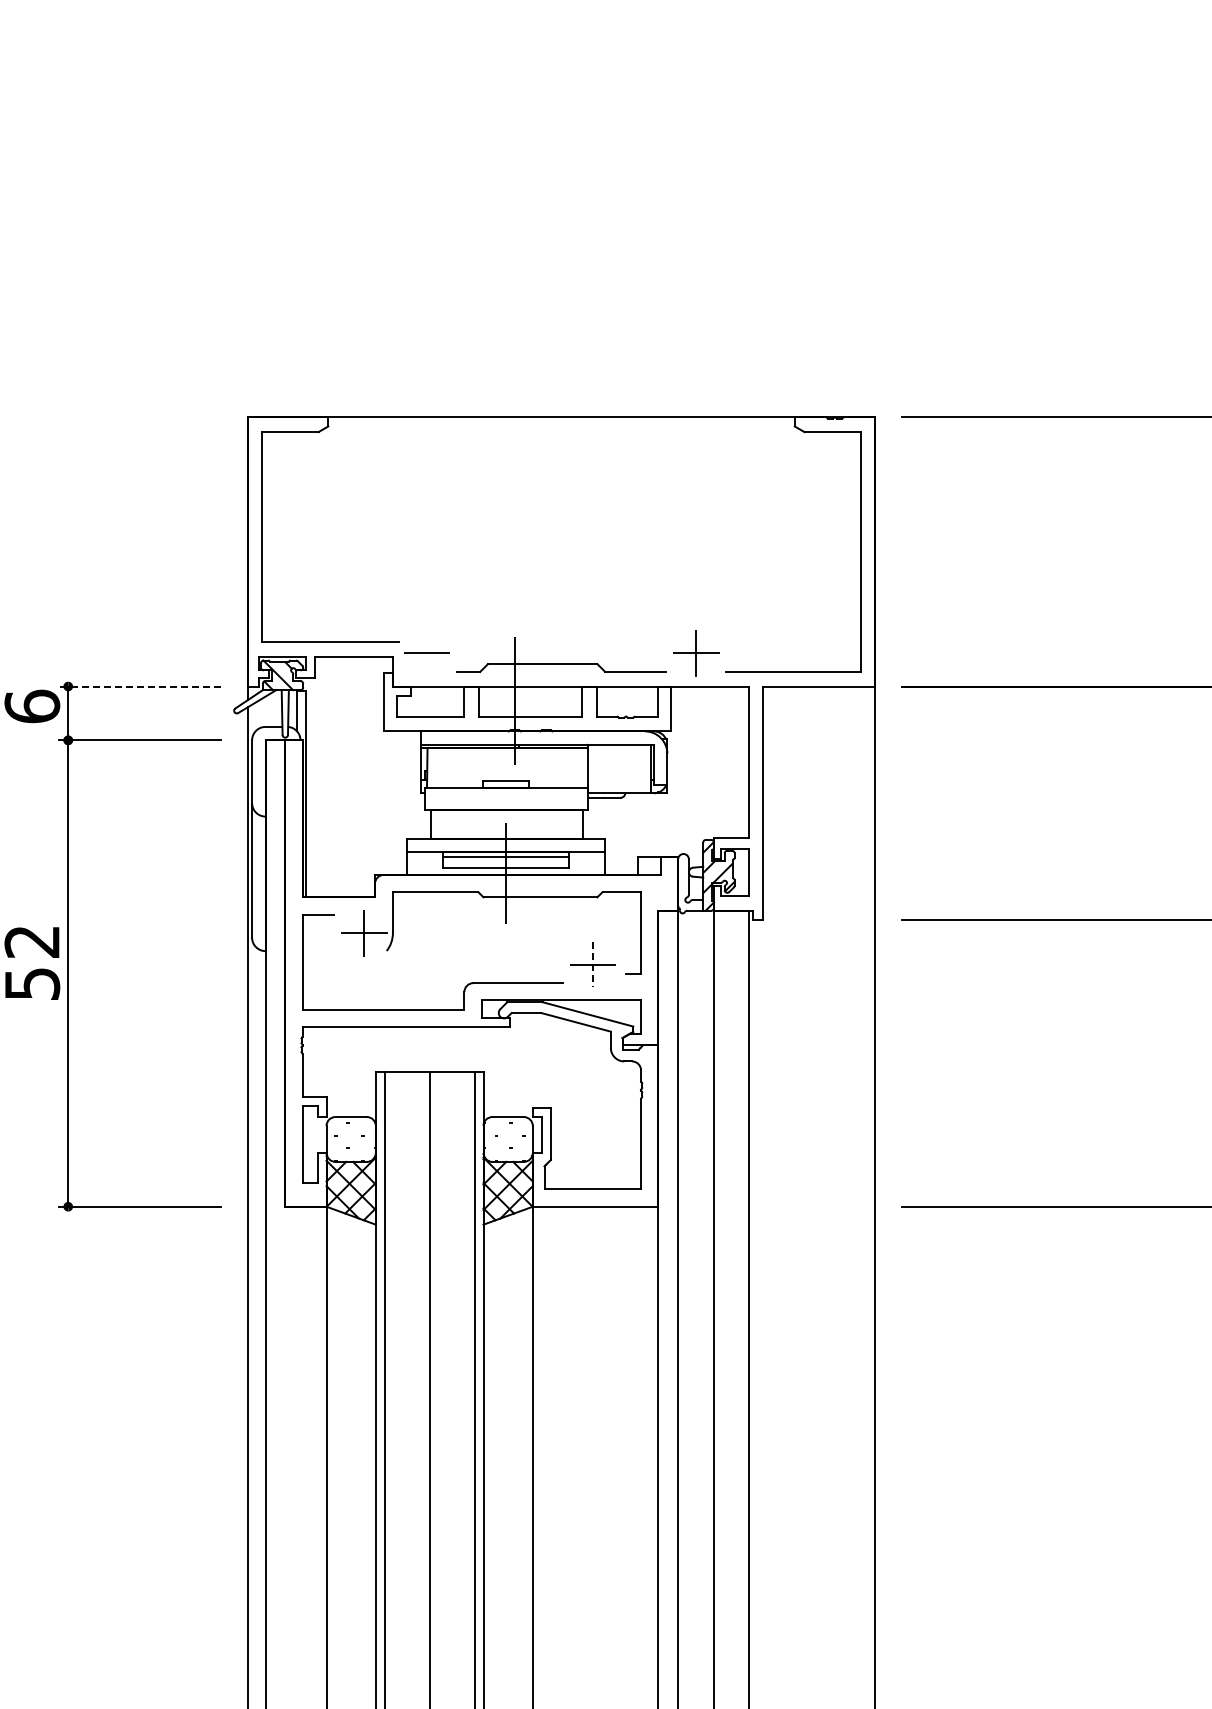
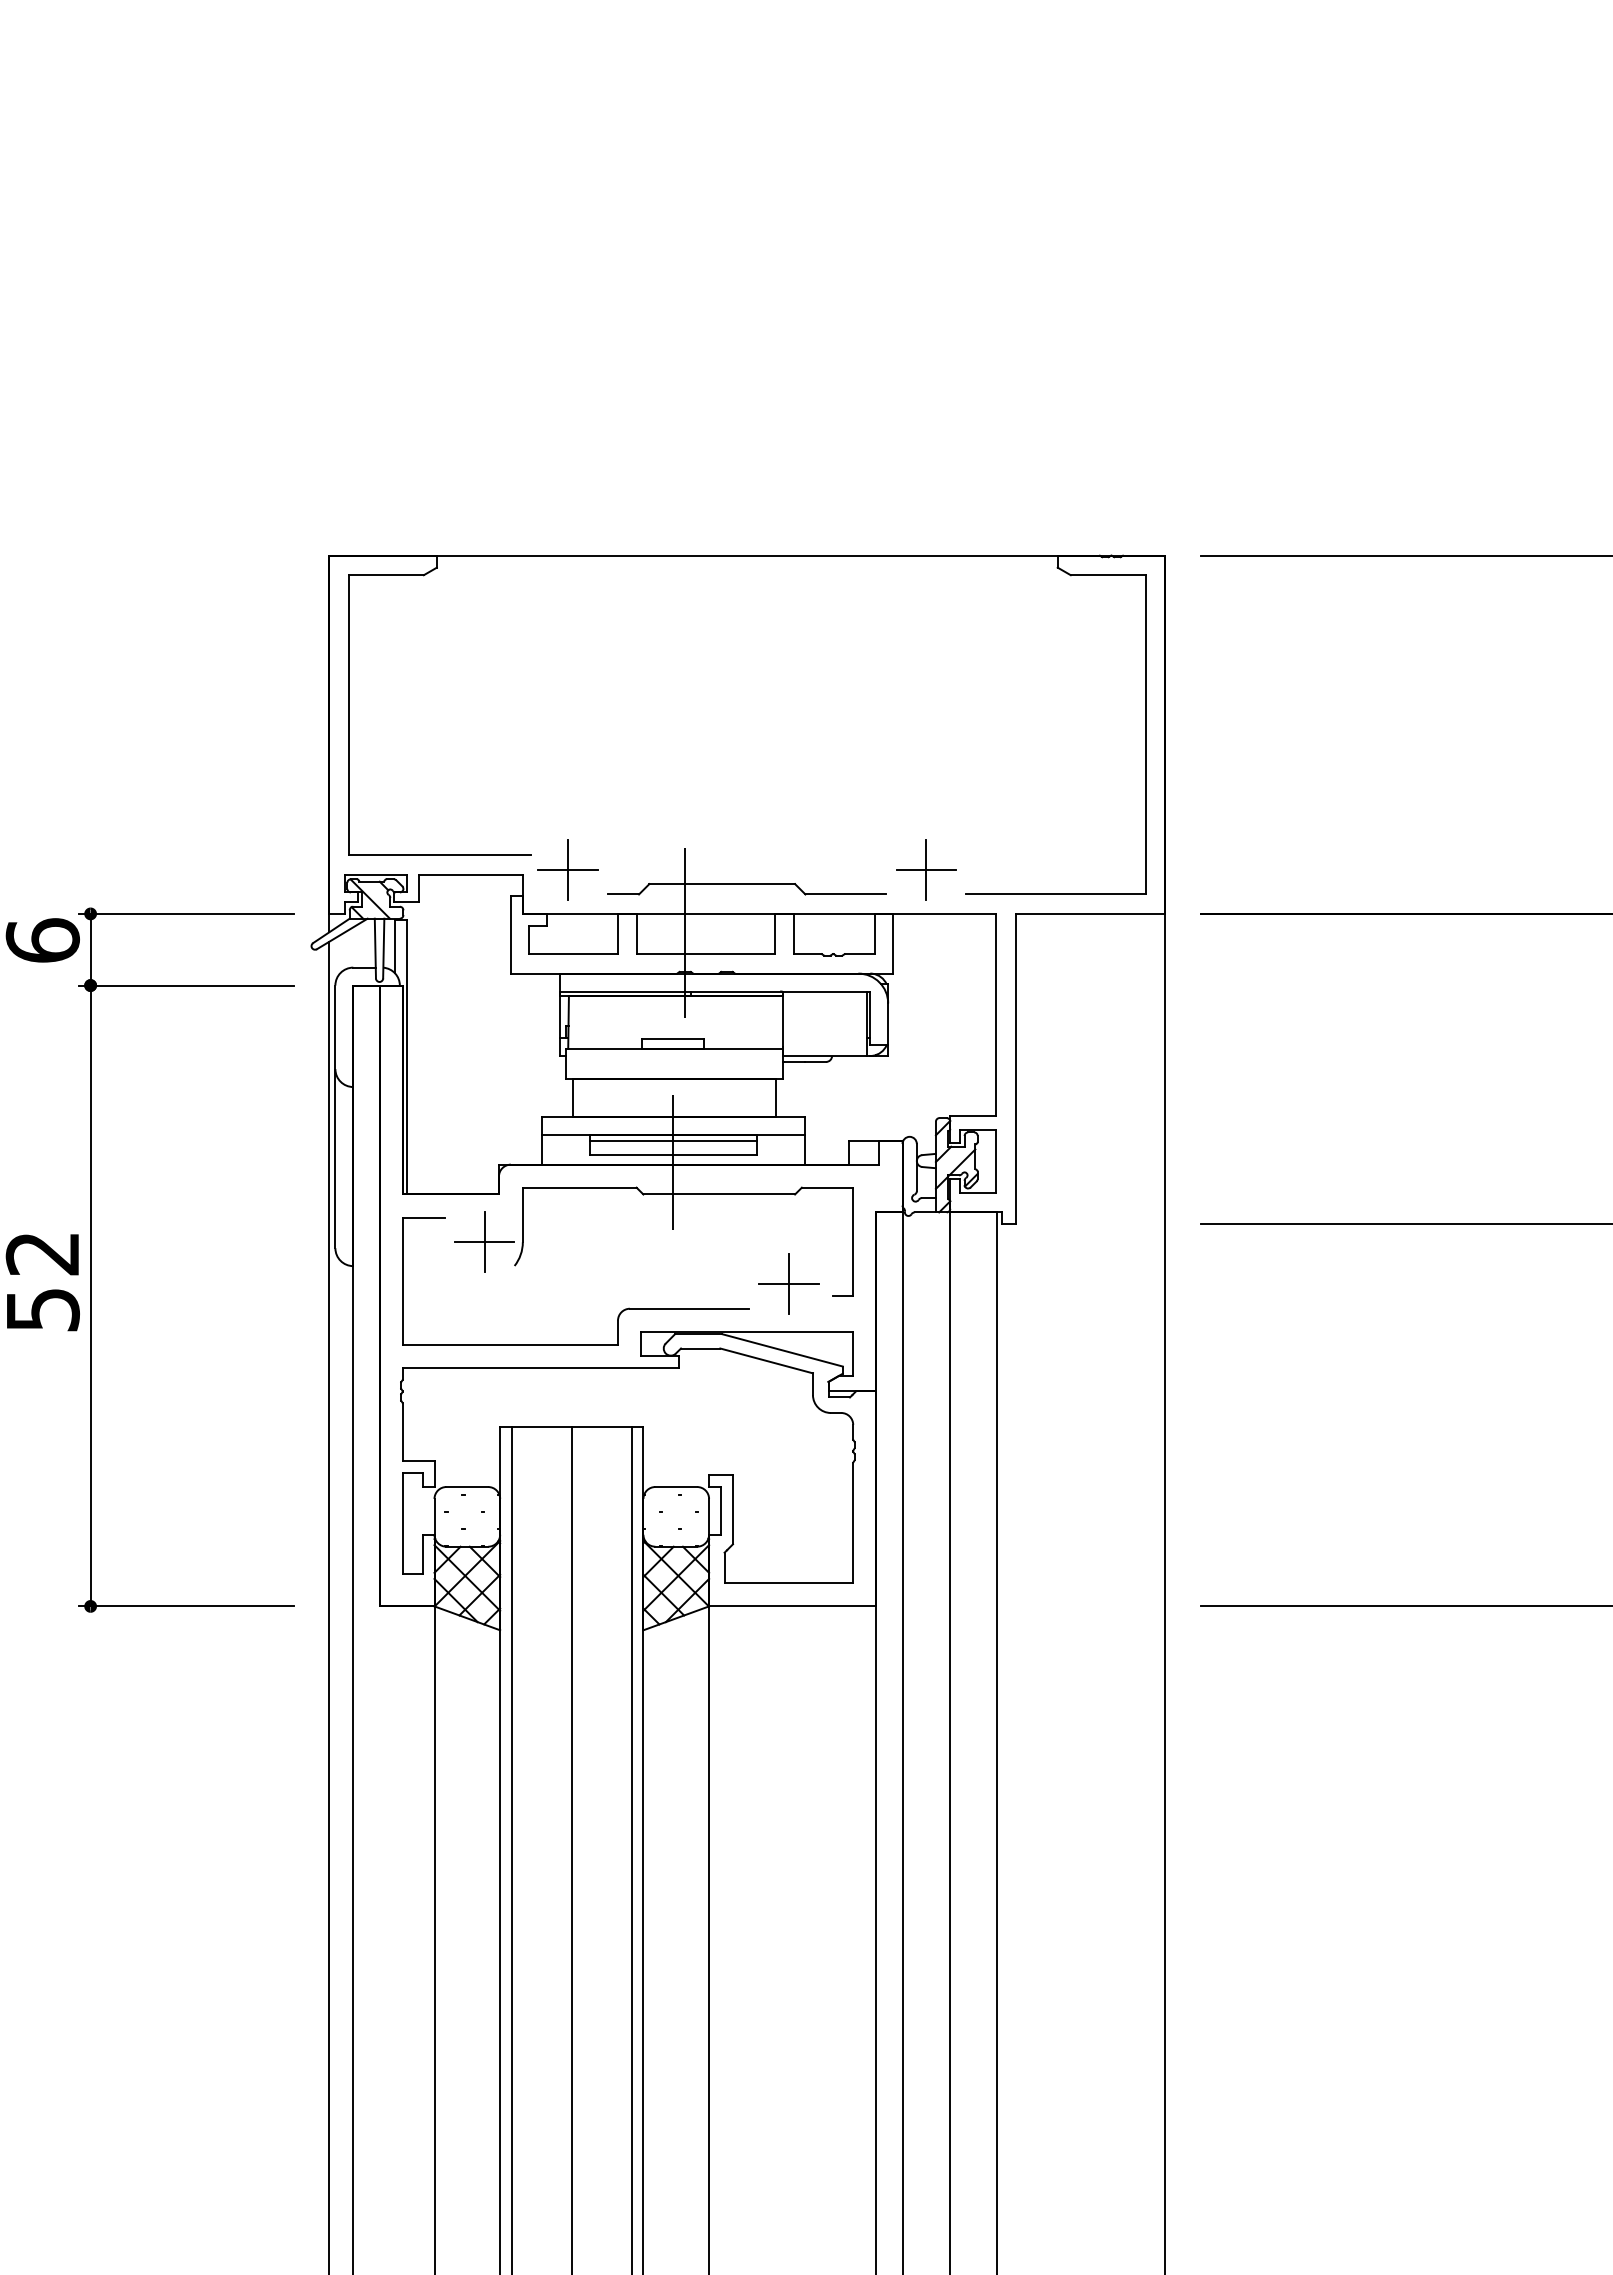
line: (427, 652) -> (568, 868), added
line: (139, 686) -> (185, 913), dashed -> solid
line: (592, 965) -> (788, 1285), dashed -> solid

